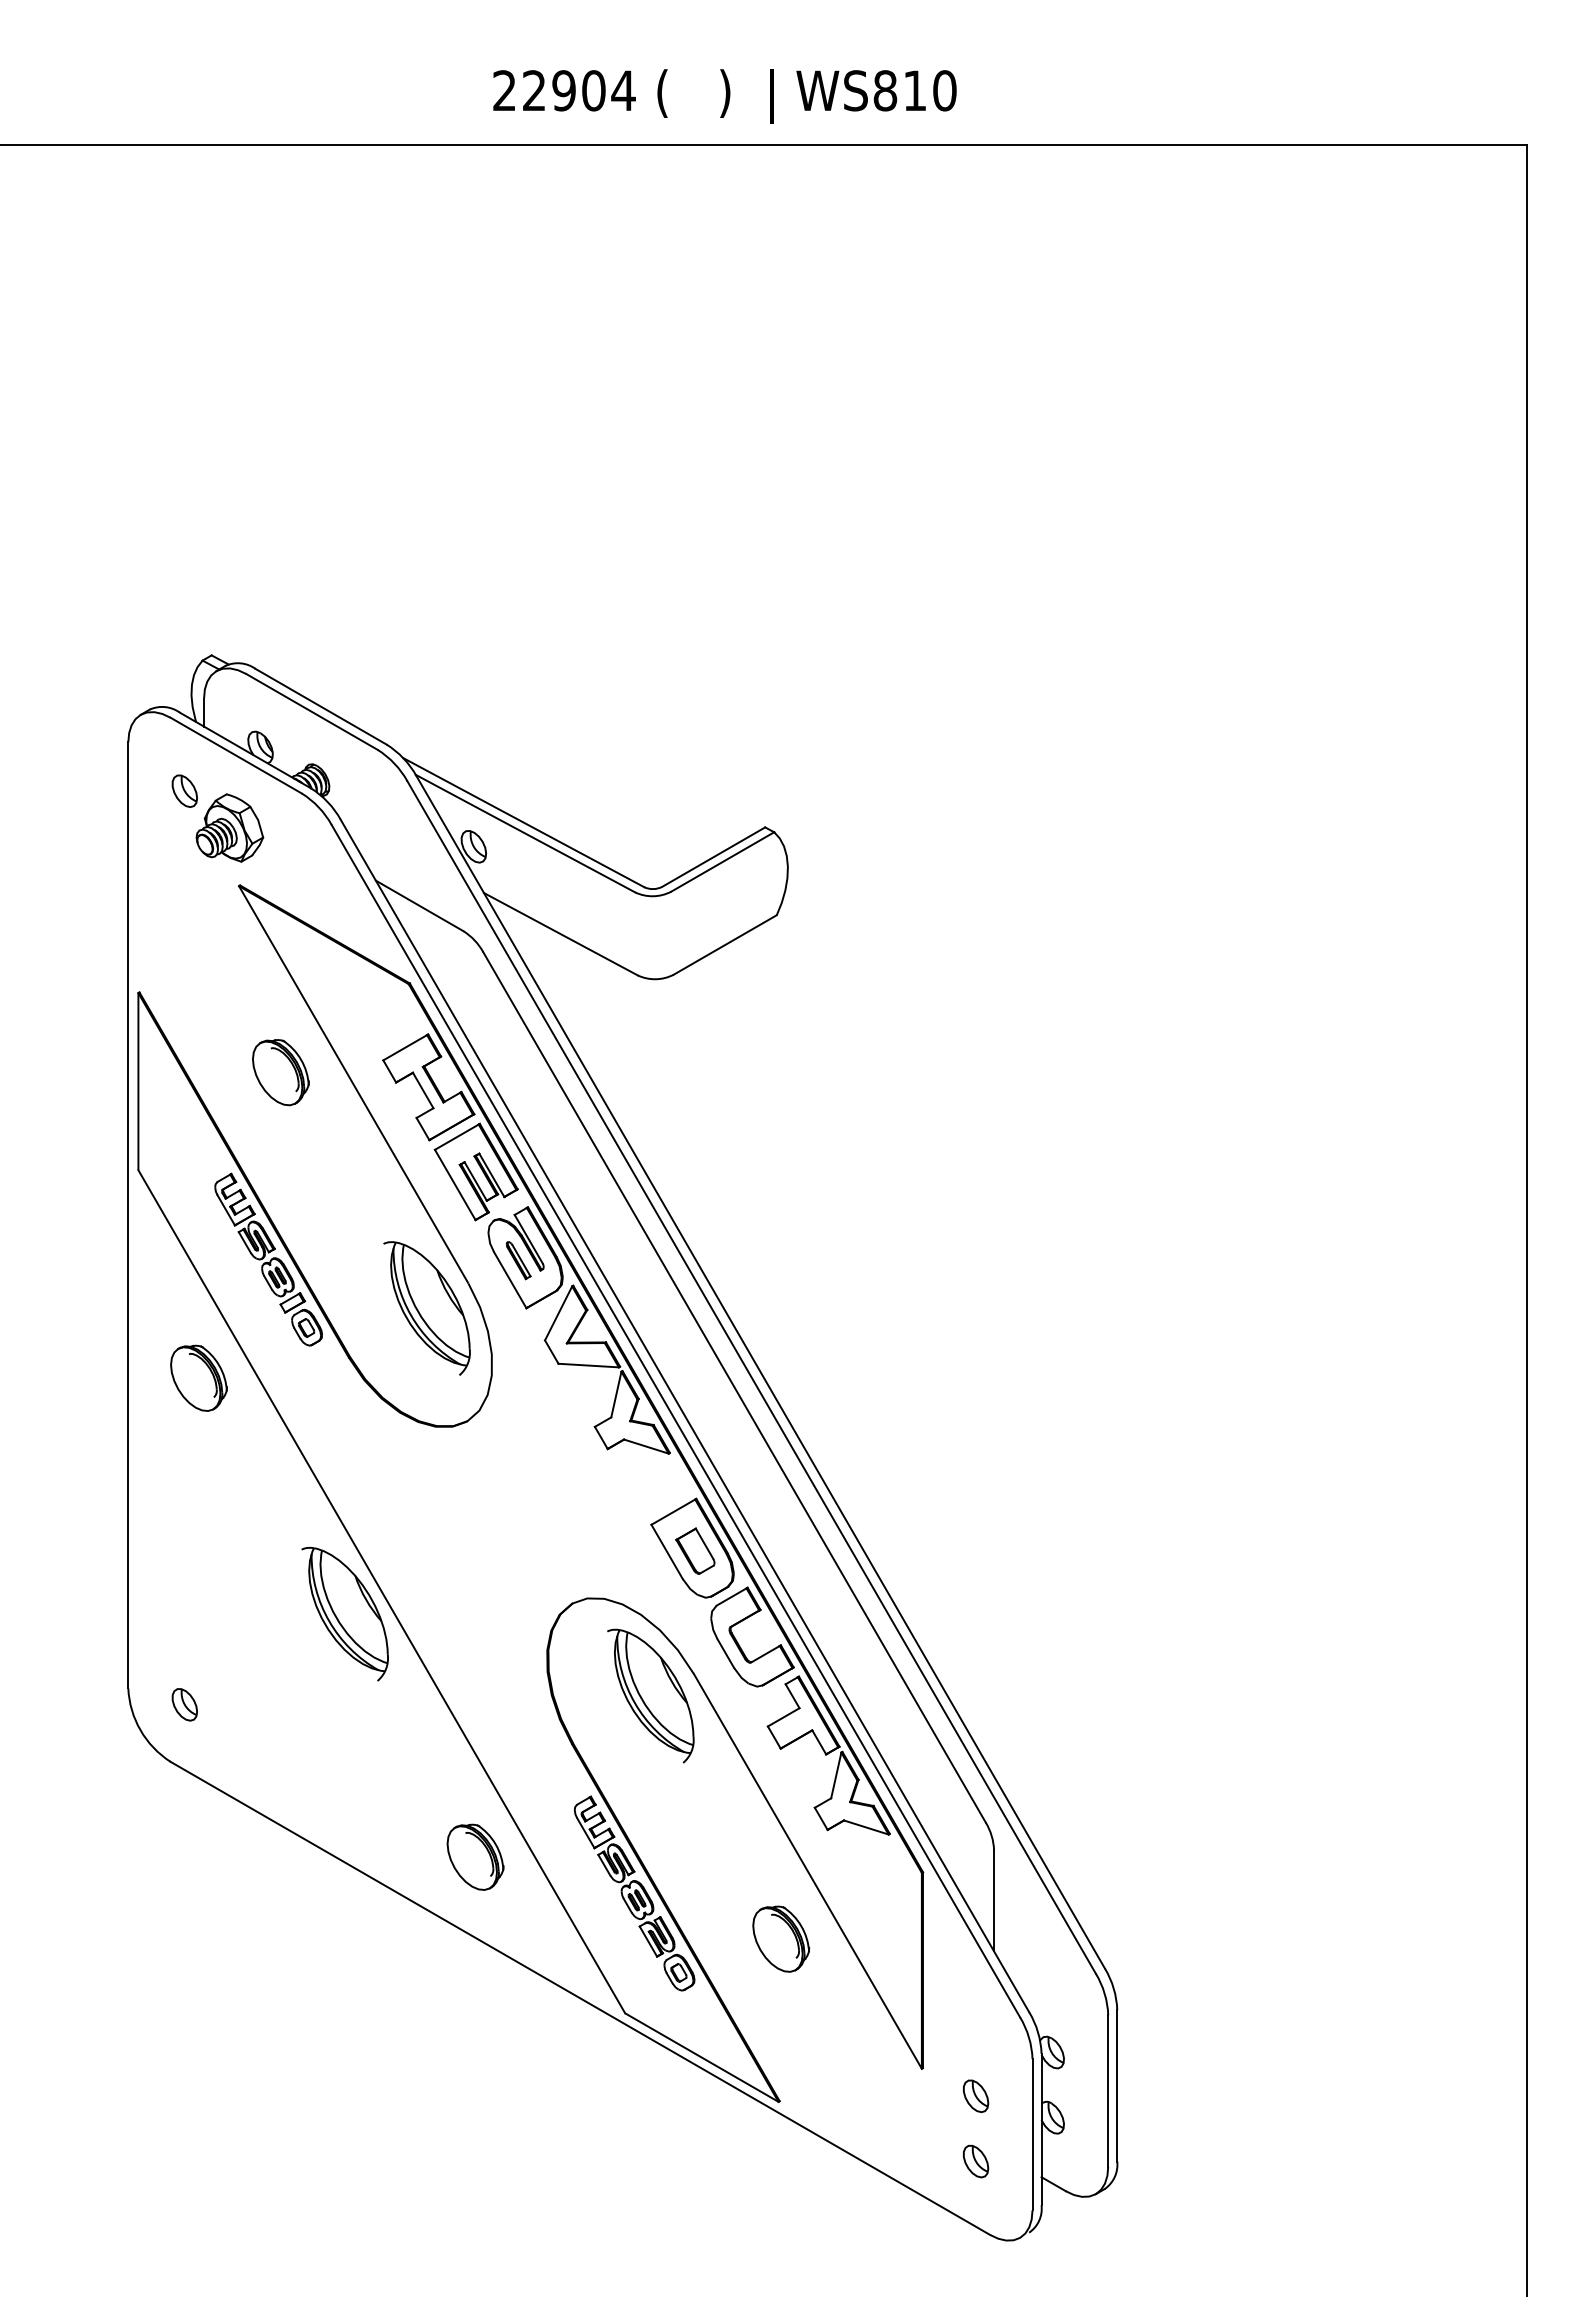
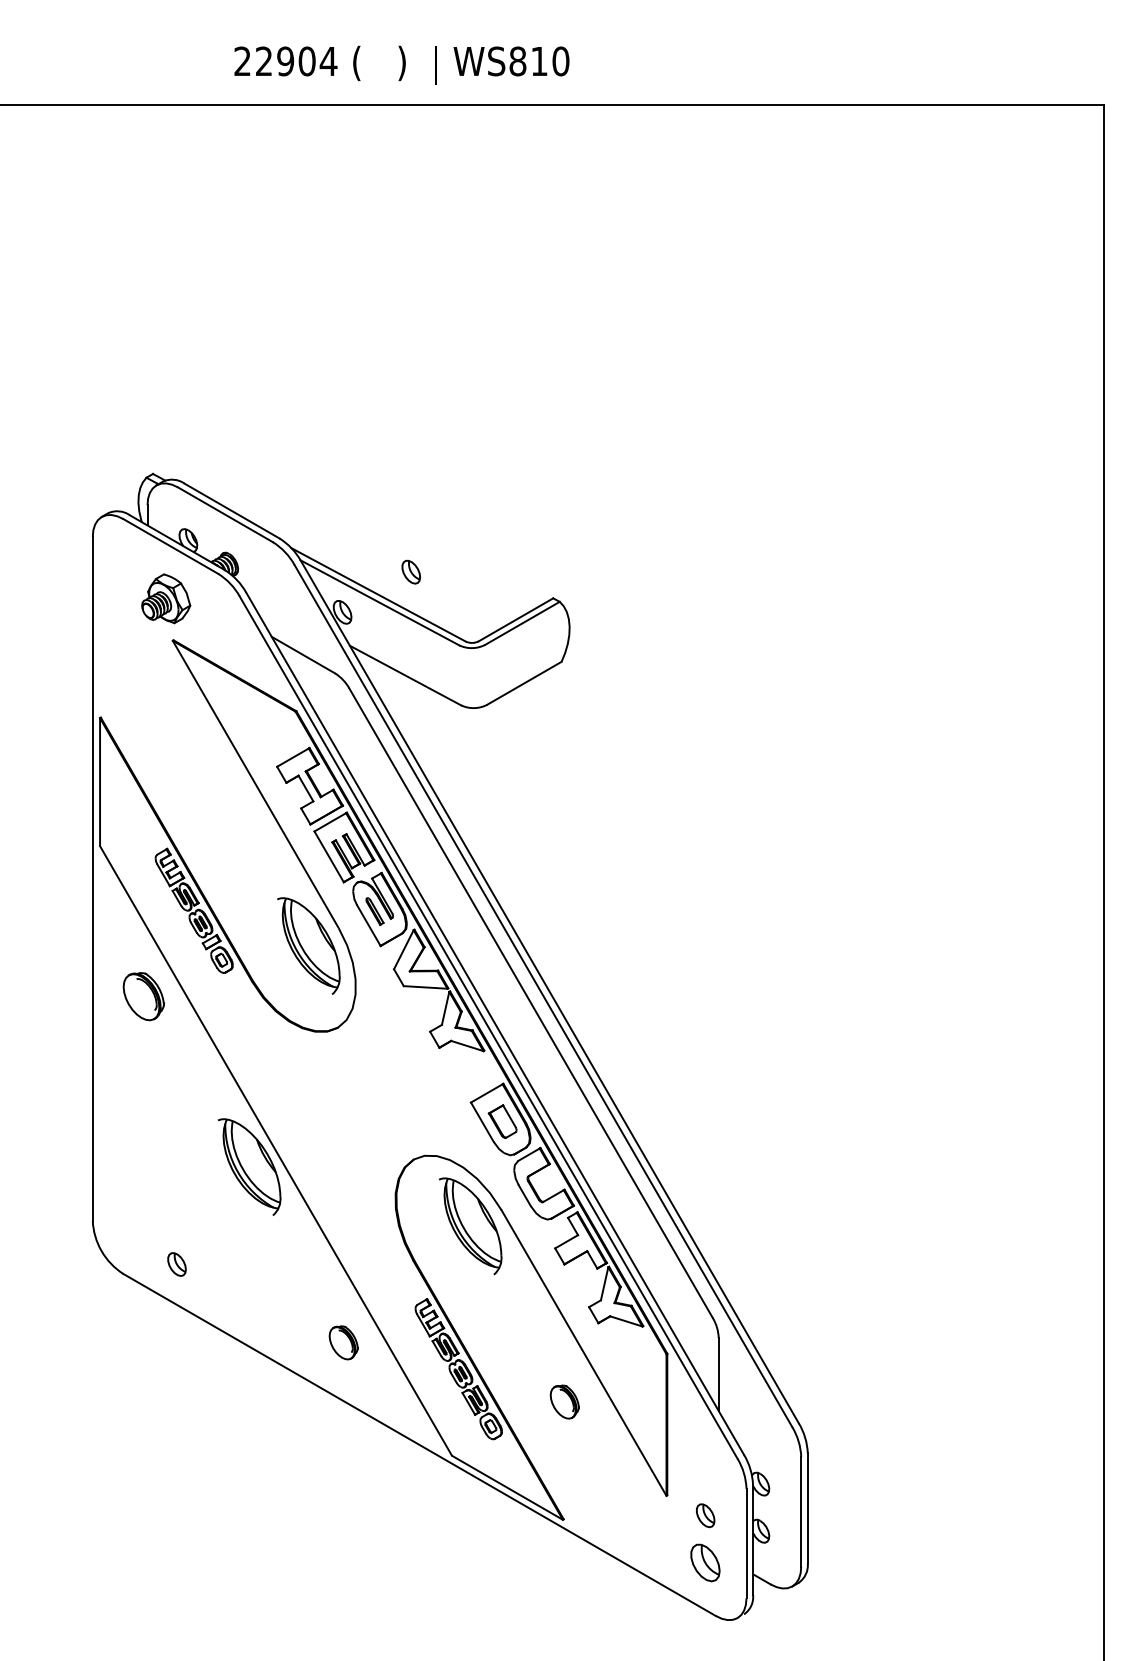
text: (724, 96) -> (401, 65), moved
part: (184, 790) -> (411, 571), moved
part: (280, 1072) -> (202, 775), removed
part: (184, 1704) -> (176, 1264), moved
part: (475, 1856) -> (343, 1342), size x0.7
part: (781, 1938) -> (565, 1401), size x0.7
part: (976, 2161) -> (706, 1562), size x1.6

